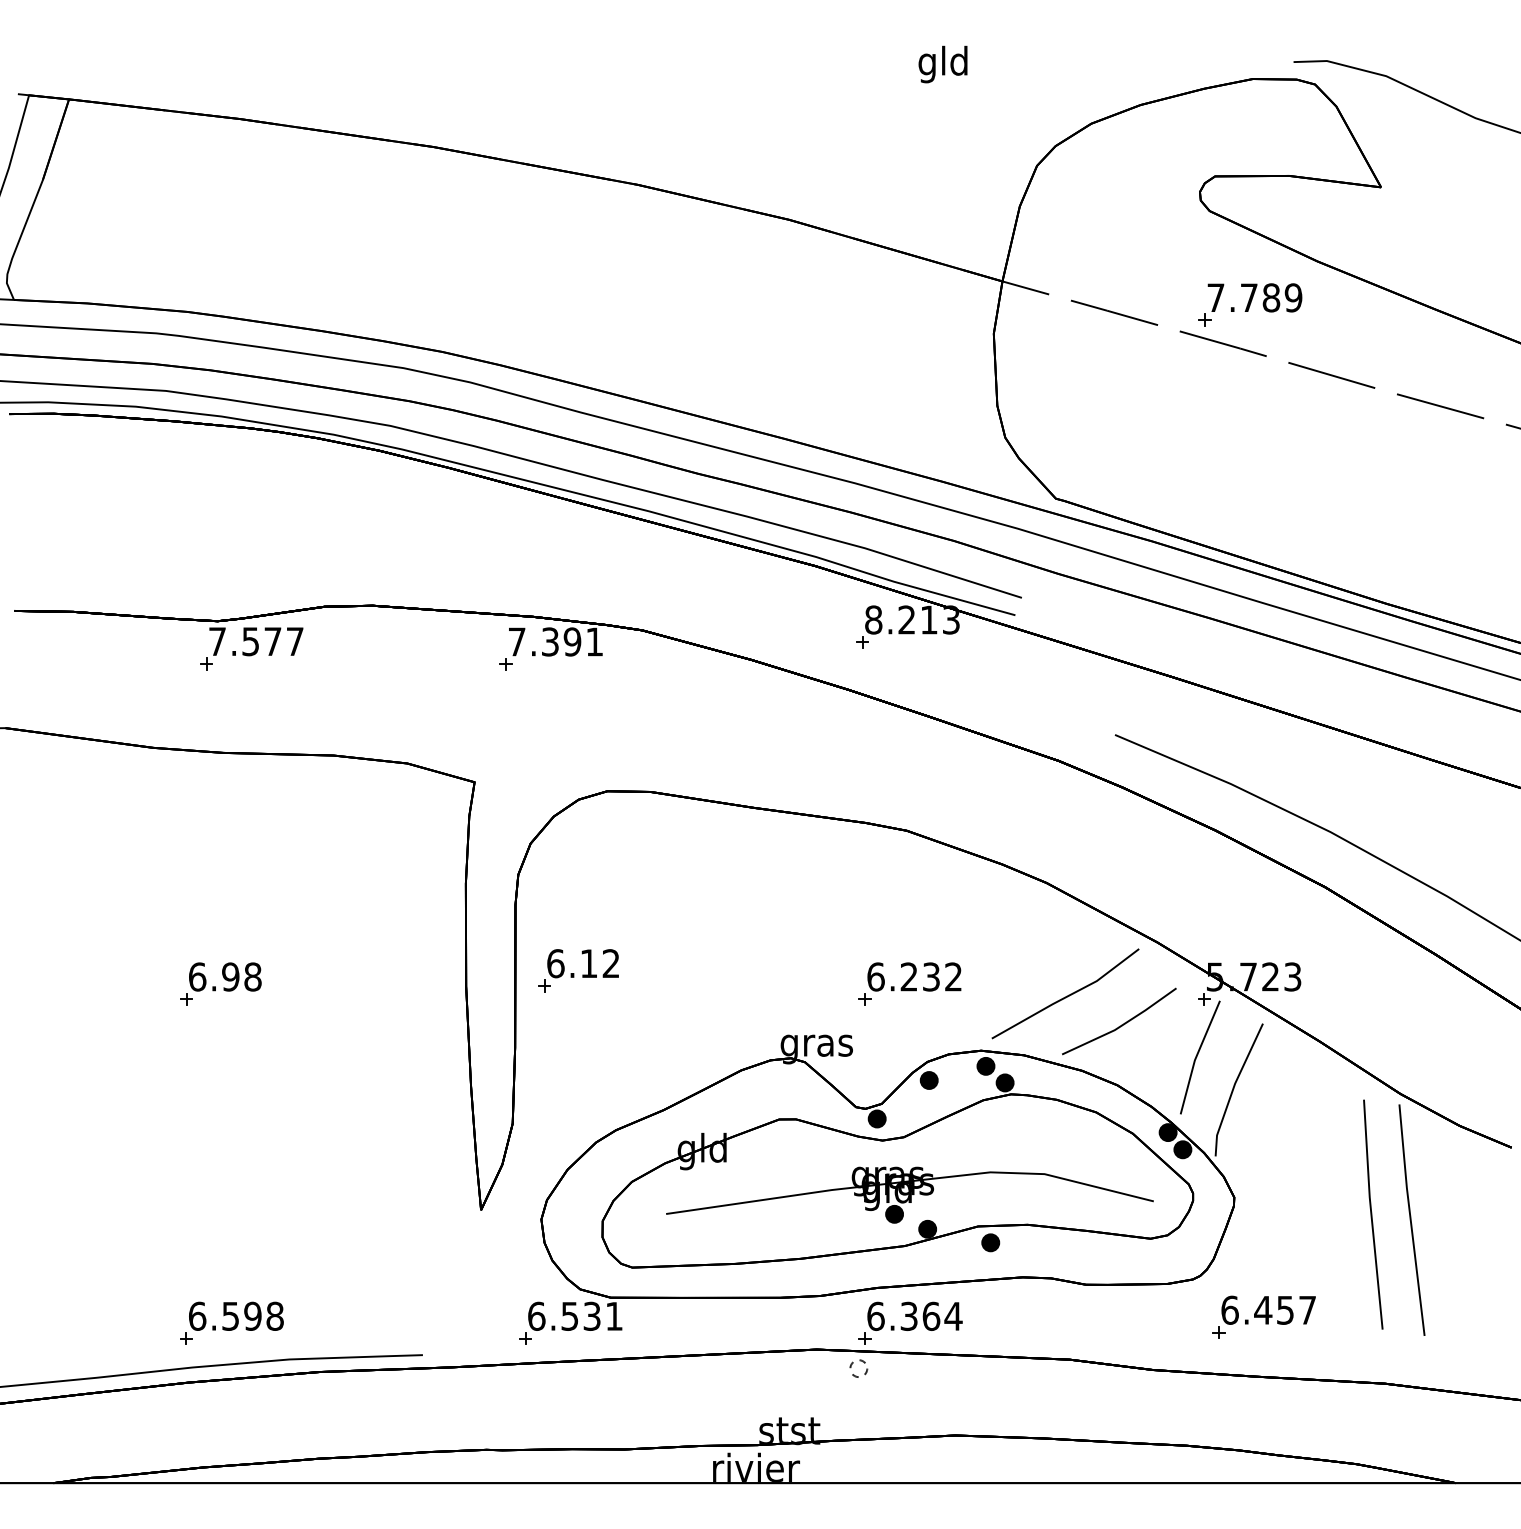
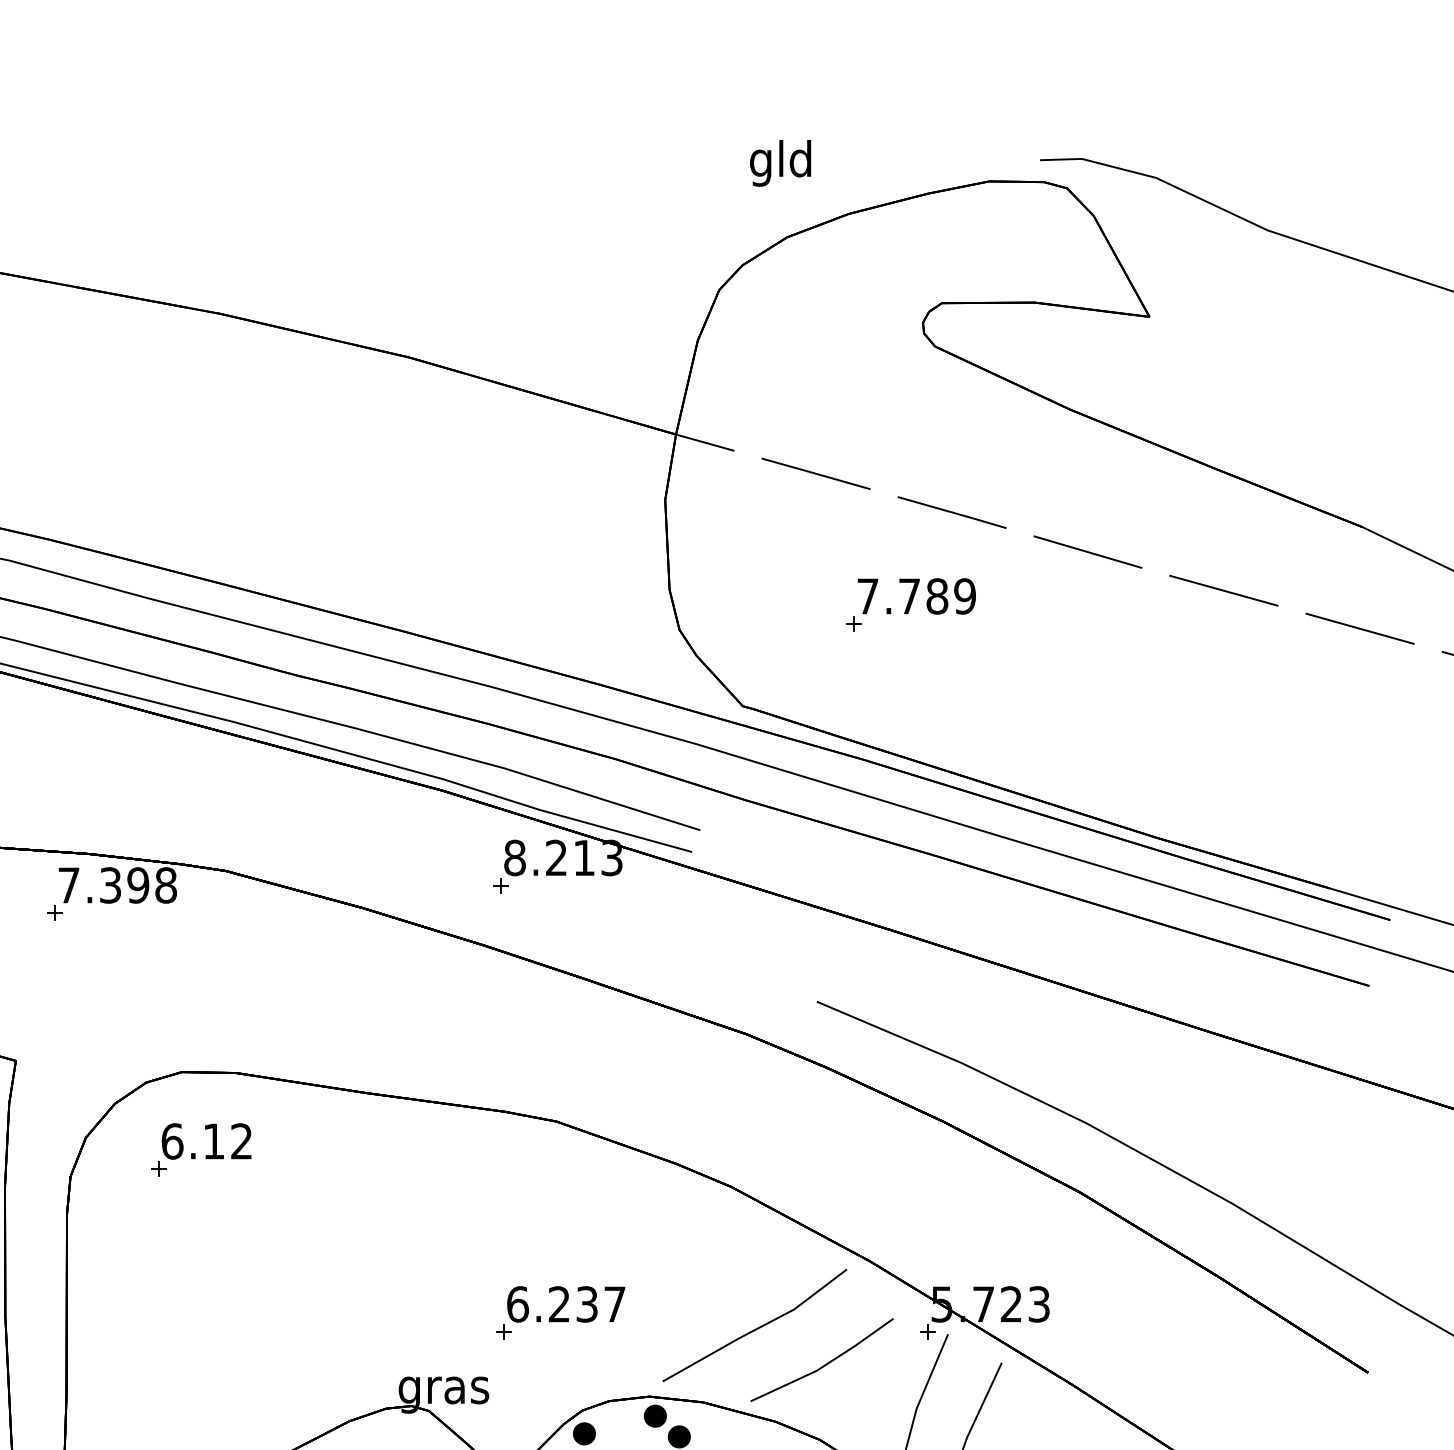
text: (942, 64) -> (779, 163), moved
part: (1250, 304) -> (911, 604), moved
text: (594, 641) -> (165, 884), 7.391 -> 7.398
part: (578, 970) -> (200, 1149), moved
text: (953, 976) -> (614, 1303), 6.232 -> 6.237

